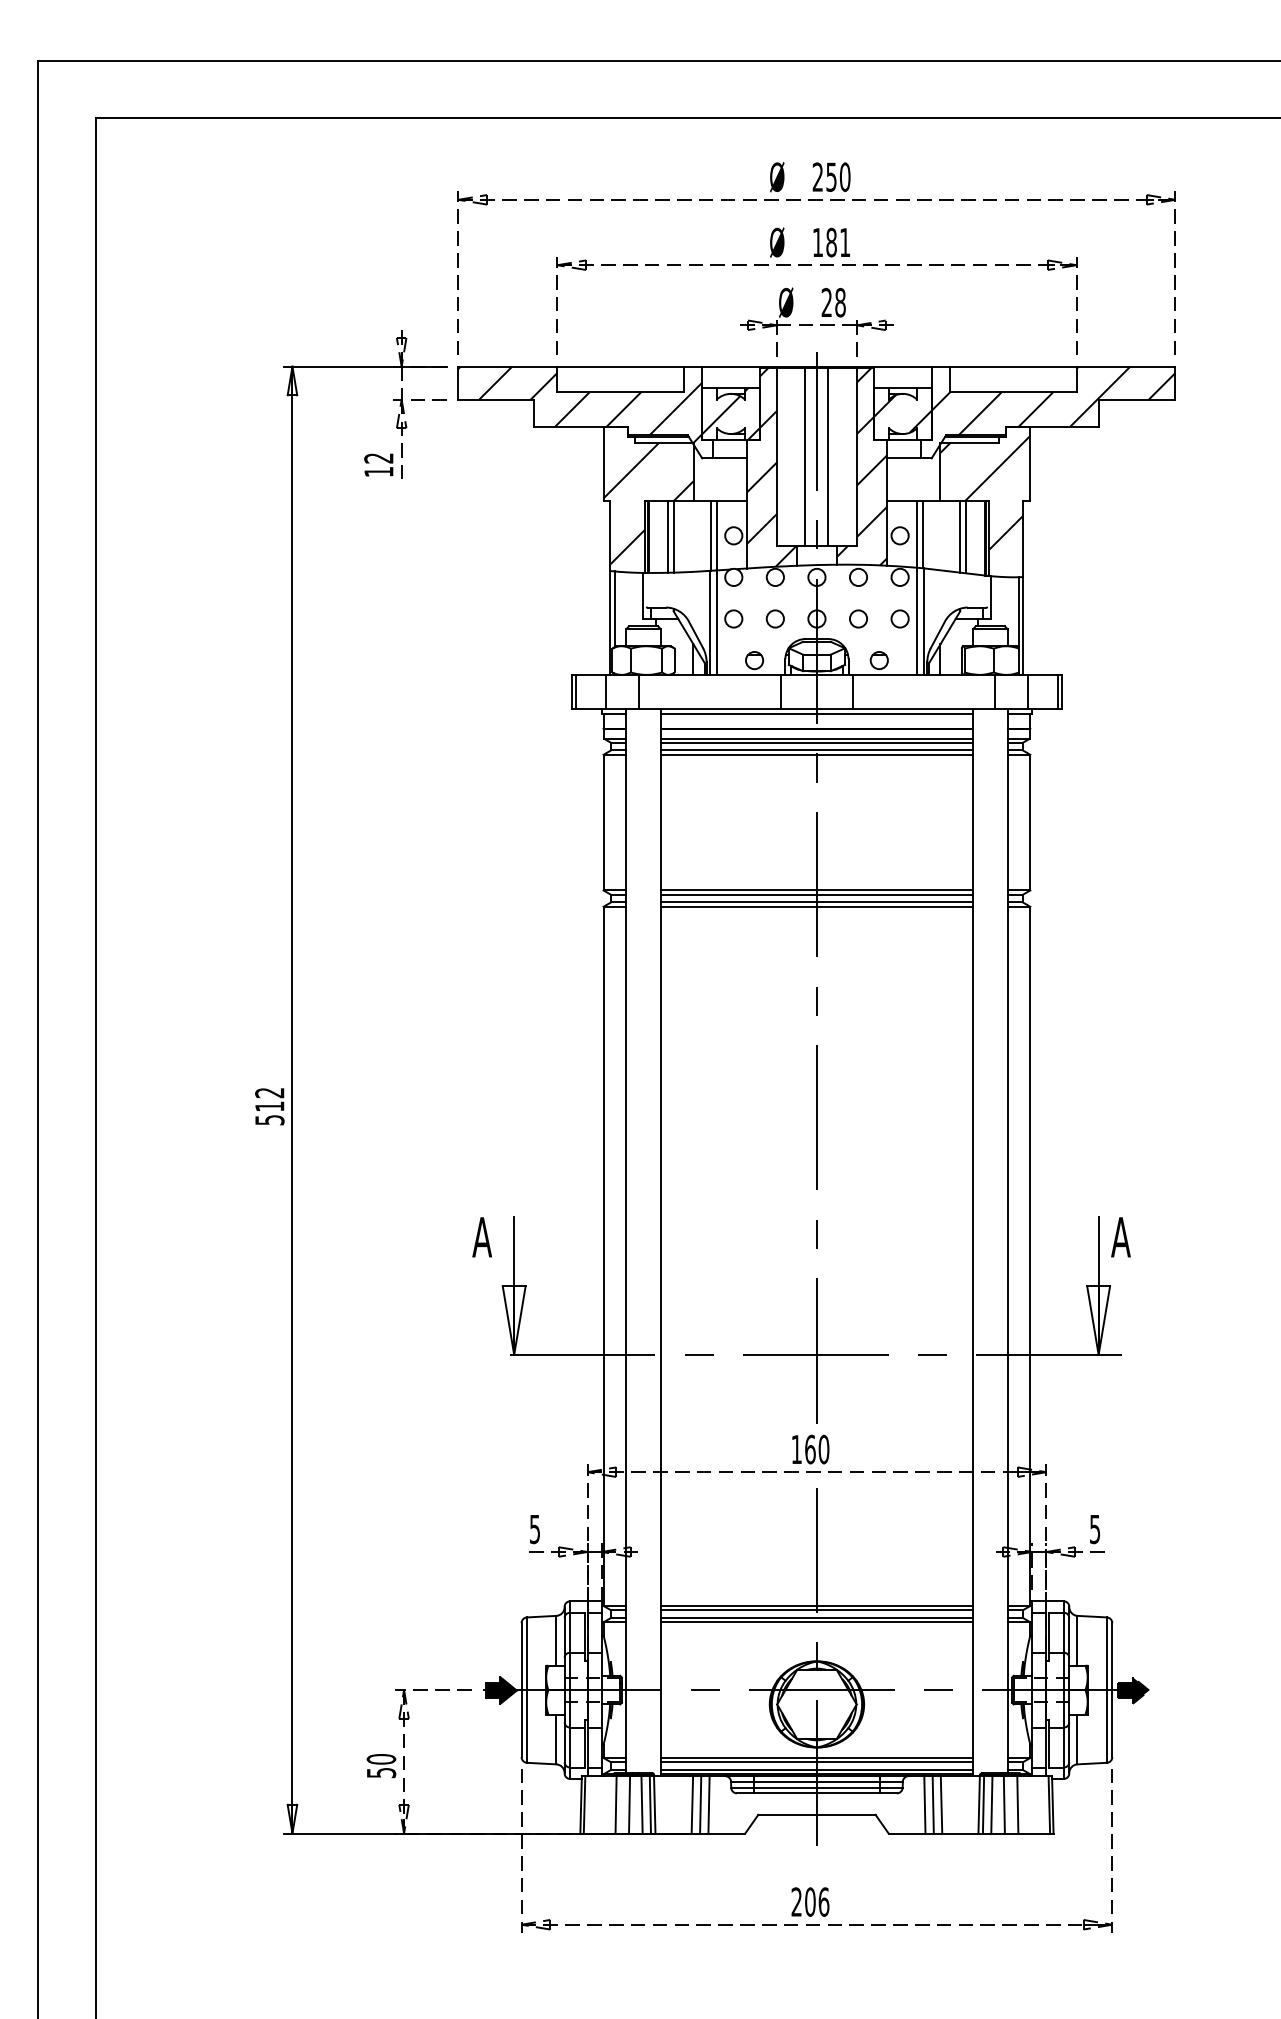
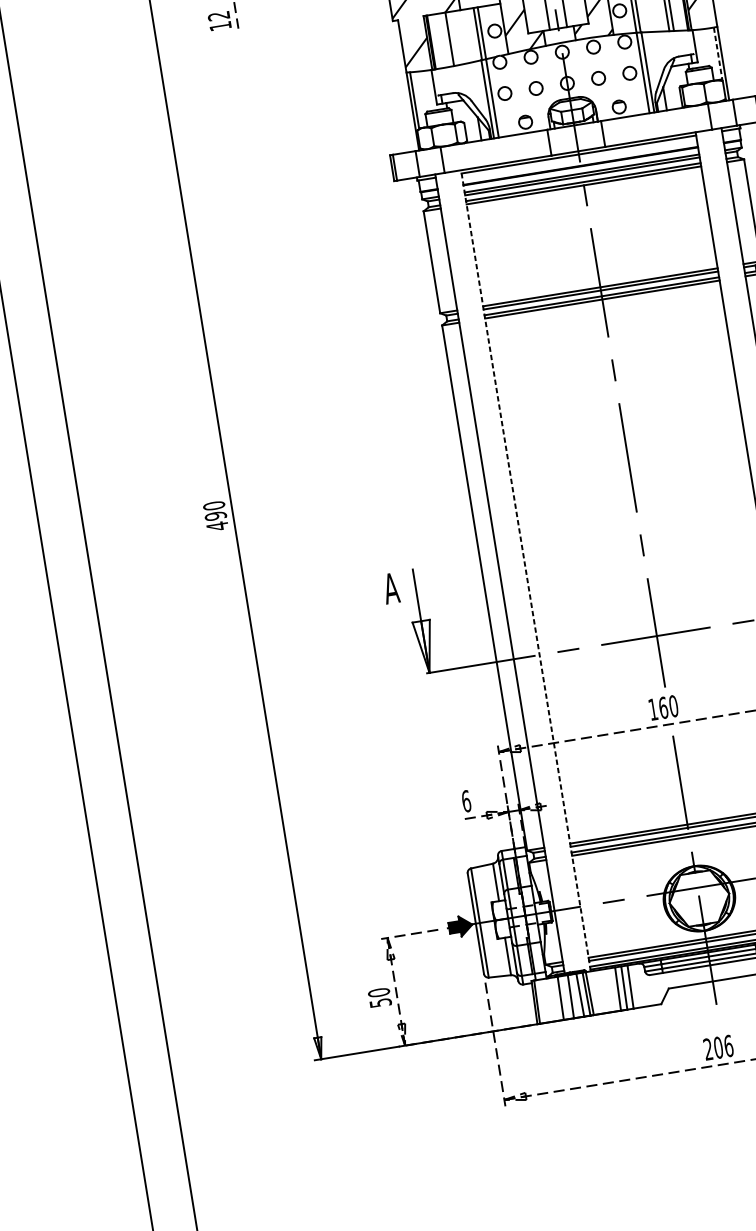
line: (667, 536) -> (445, 39), removed
line: (1018, 613) -> (718, 54), solid -> dashed
text: (269, 1106) -> (215, 516), 512 -> 490
line: (660, 1242) -> (525, 570), solid -> dashed
text: (534, 1529) -> (466, 801), 5 -> 6

